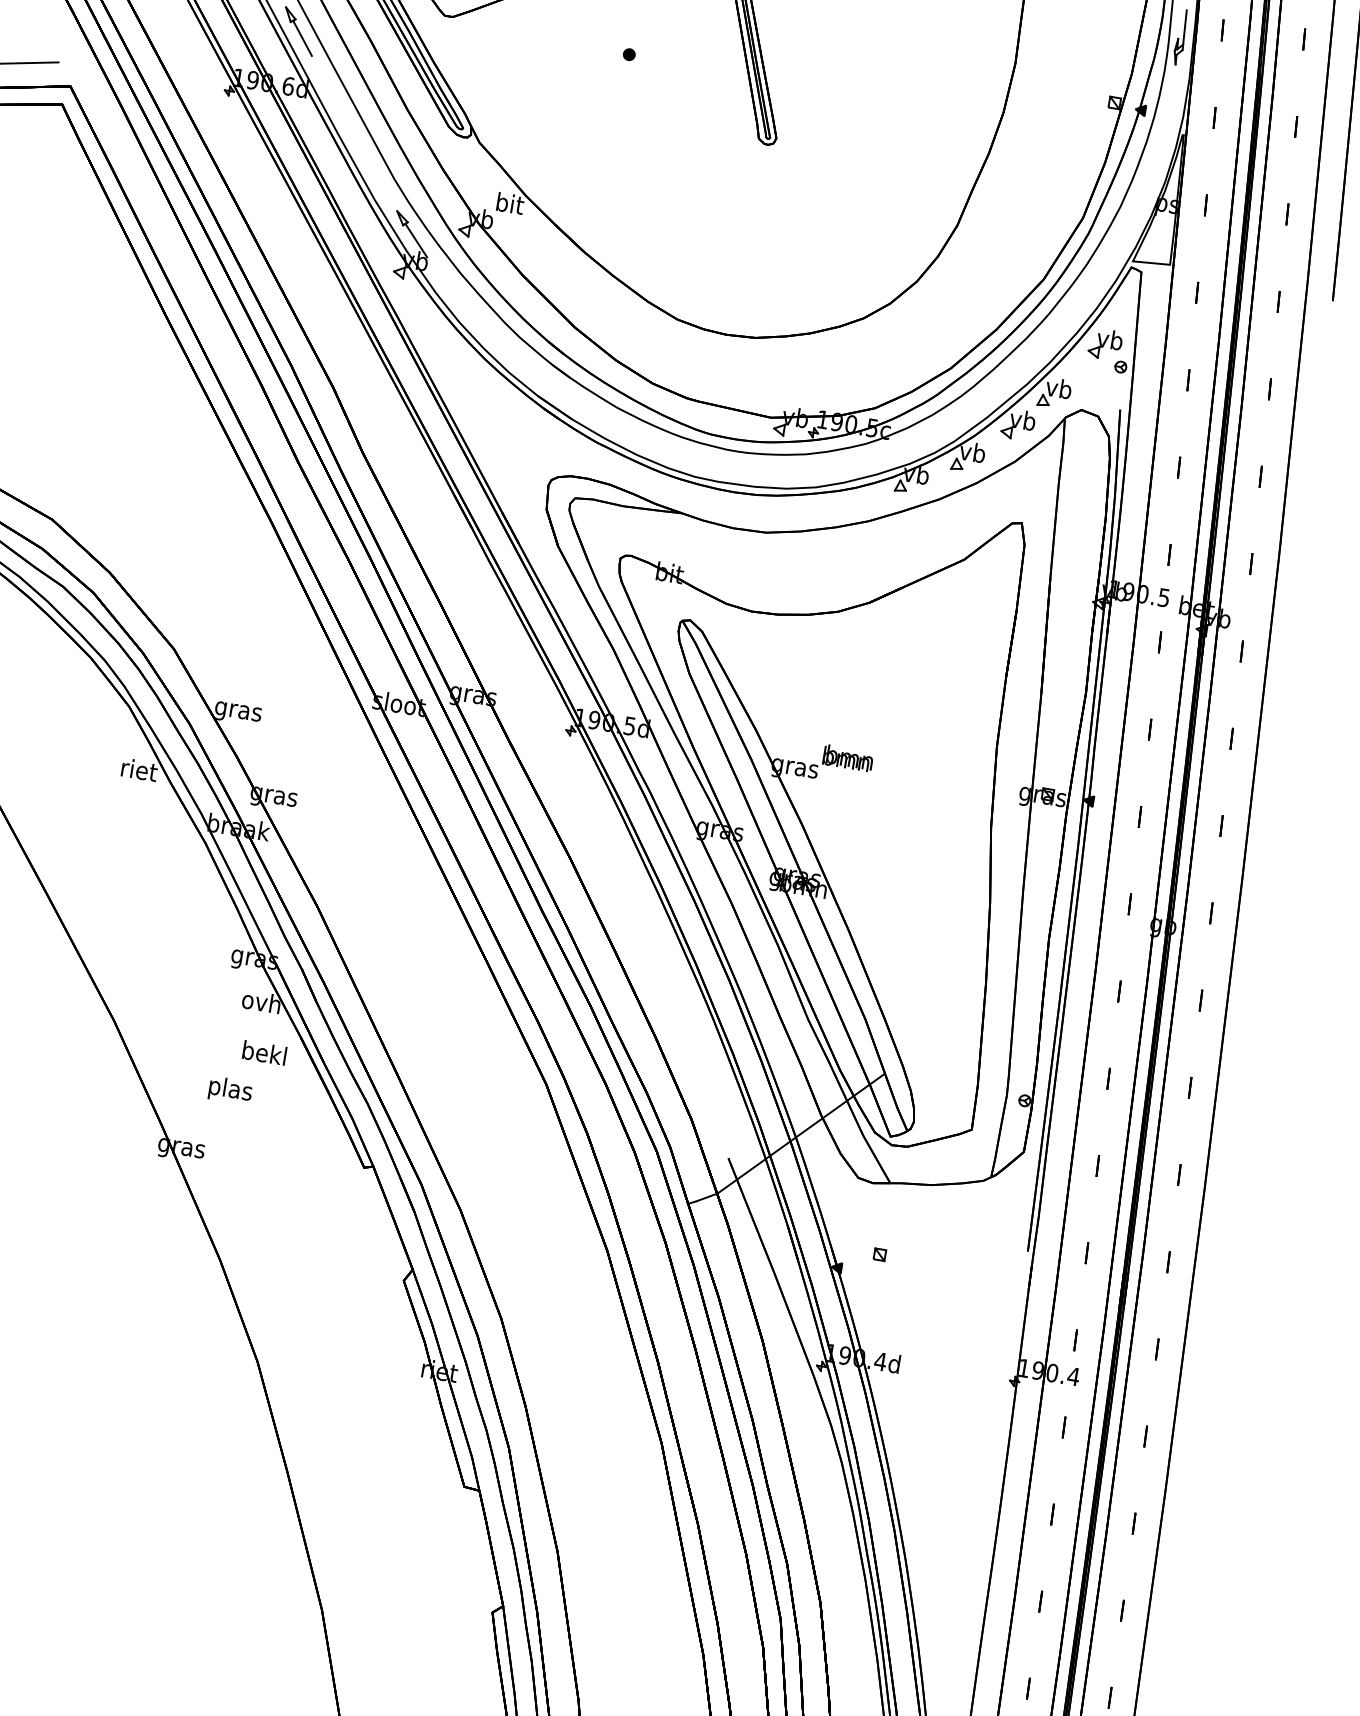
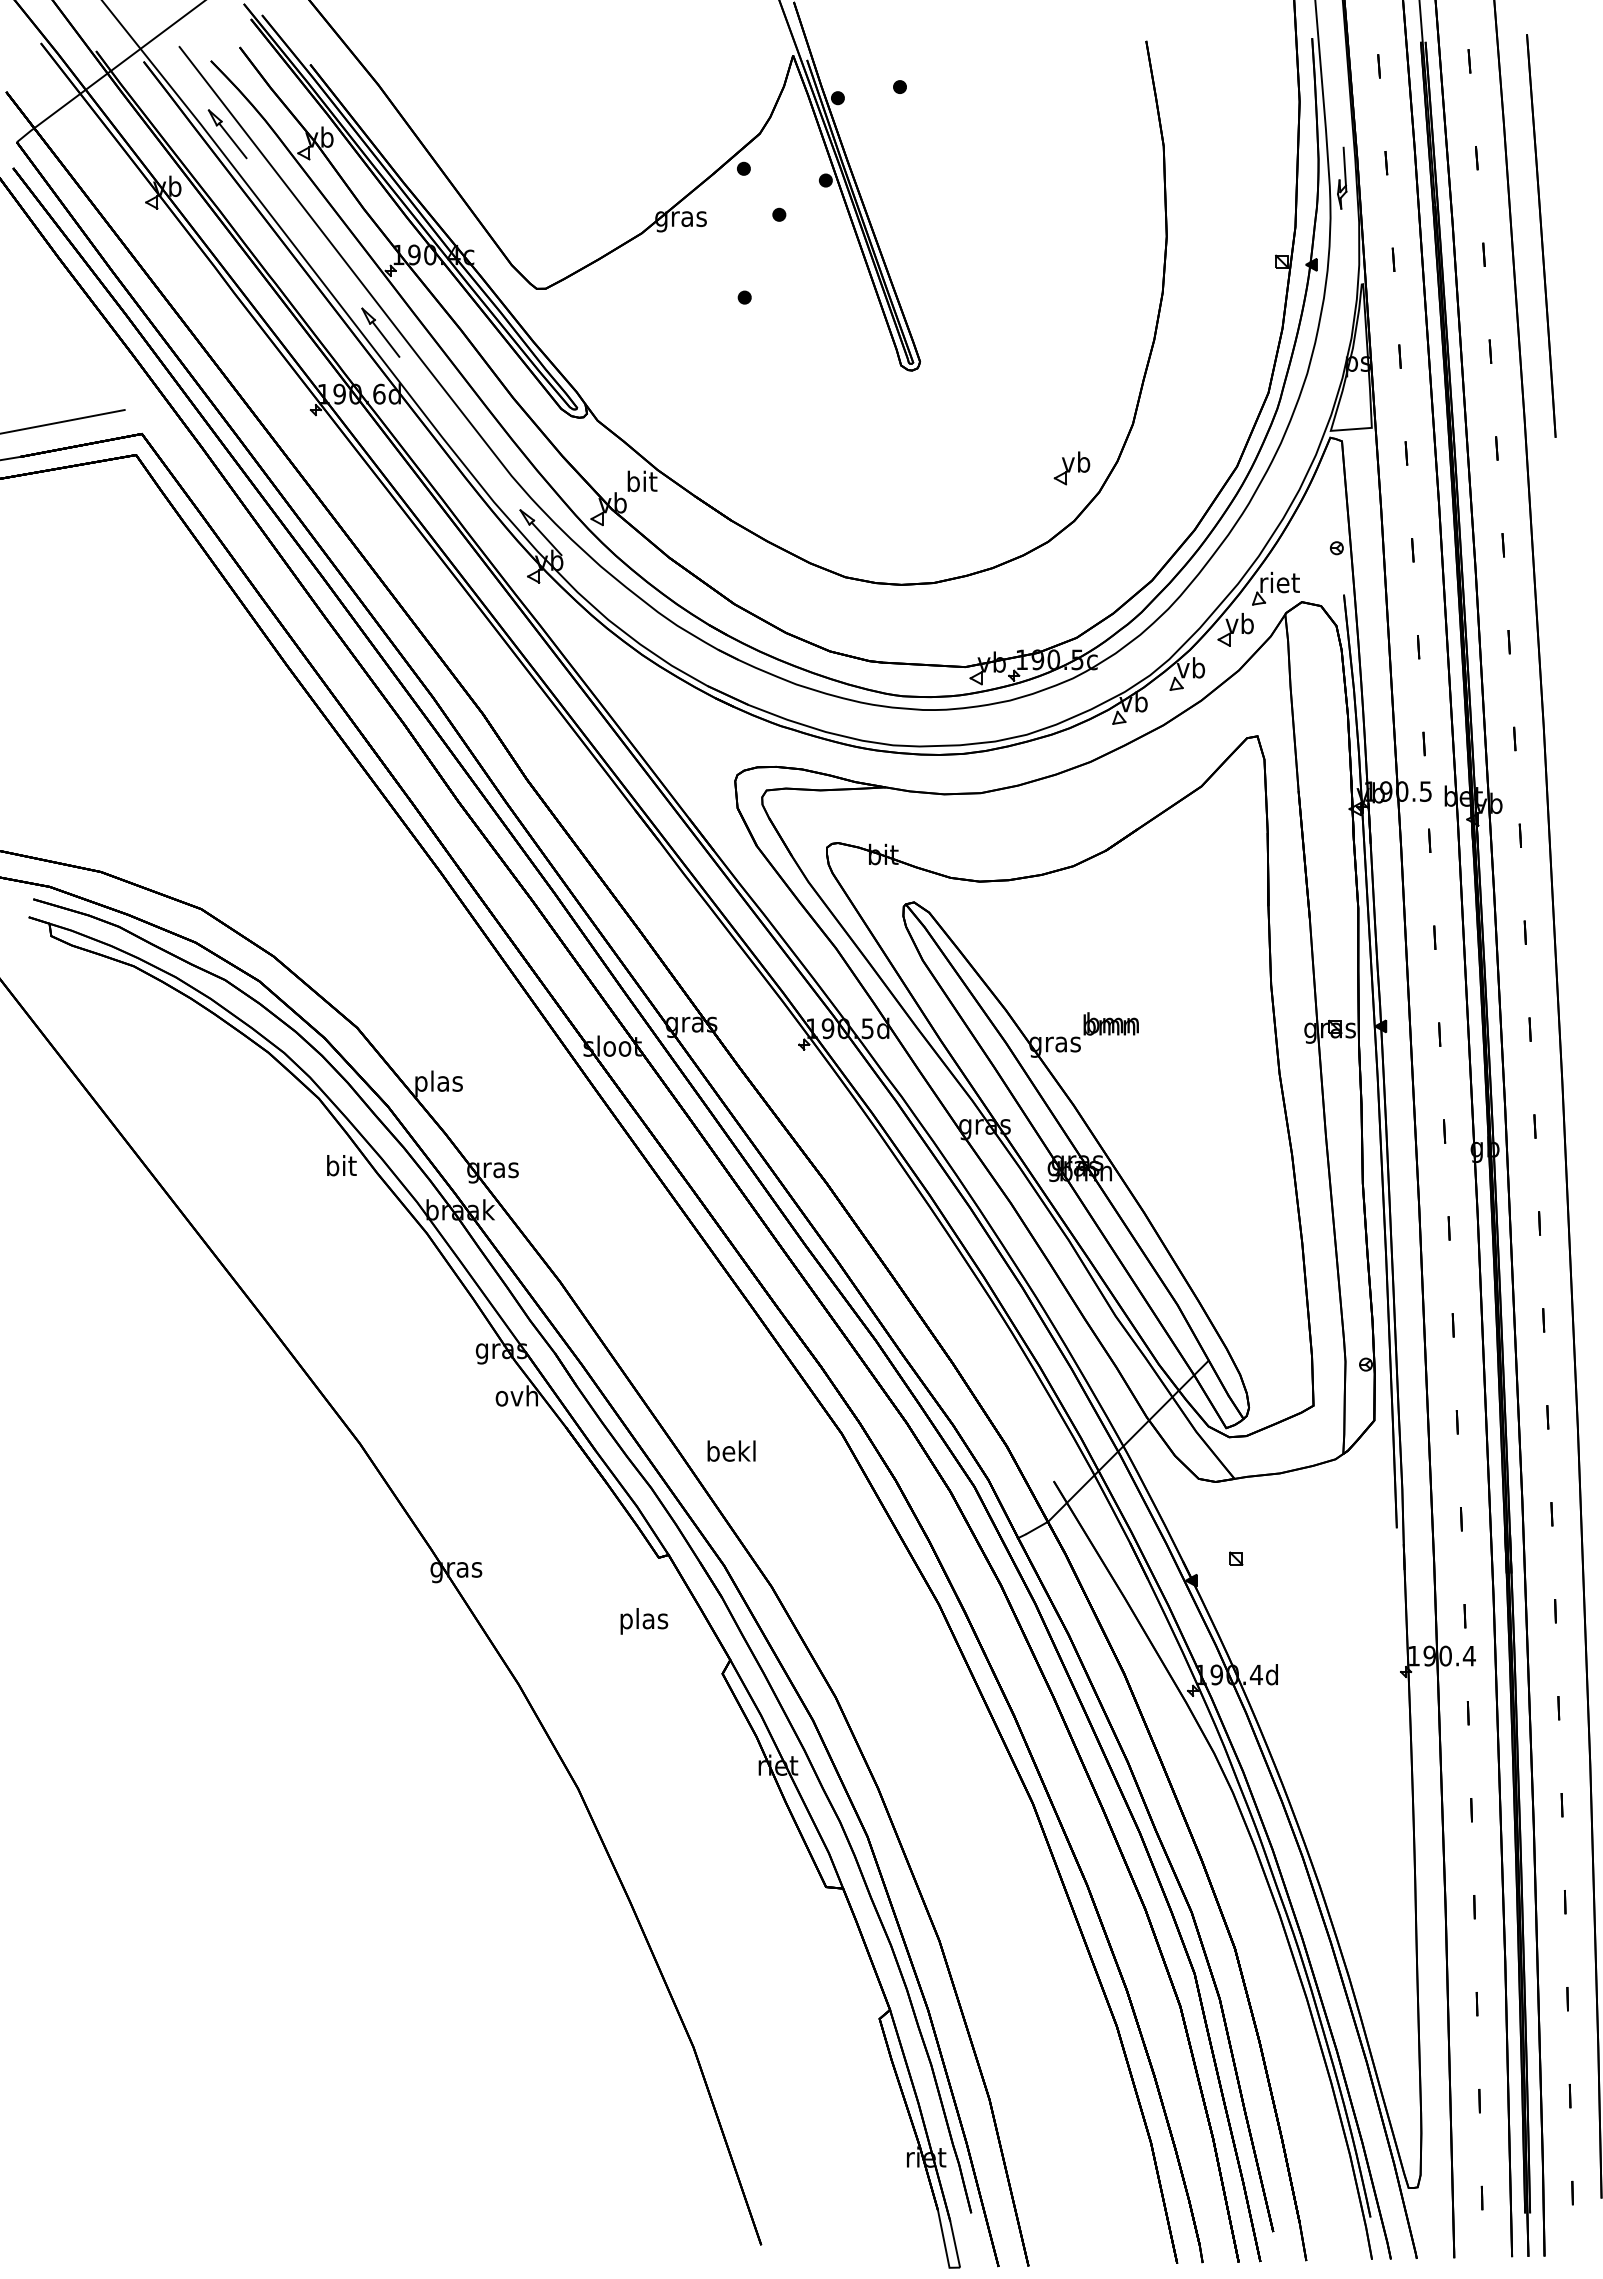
part: (1105, 344) -> (1071, 468), moved
text: (1064, 389) -> (1279, 582), vb -> riet
text: (238, 710) -> (438, 1083), gras -> plas
text: (139, 769) -> (341, 1165), riet -> bit
text: (264, 1052) -> (731, 1450), moved
text: (230, 1090) -> (644, 1621), moved

